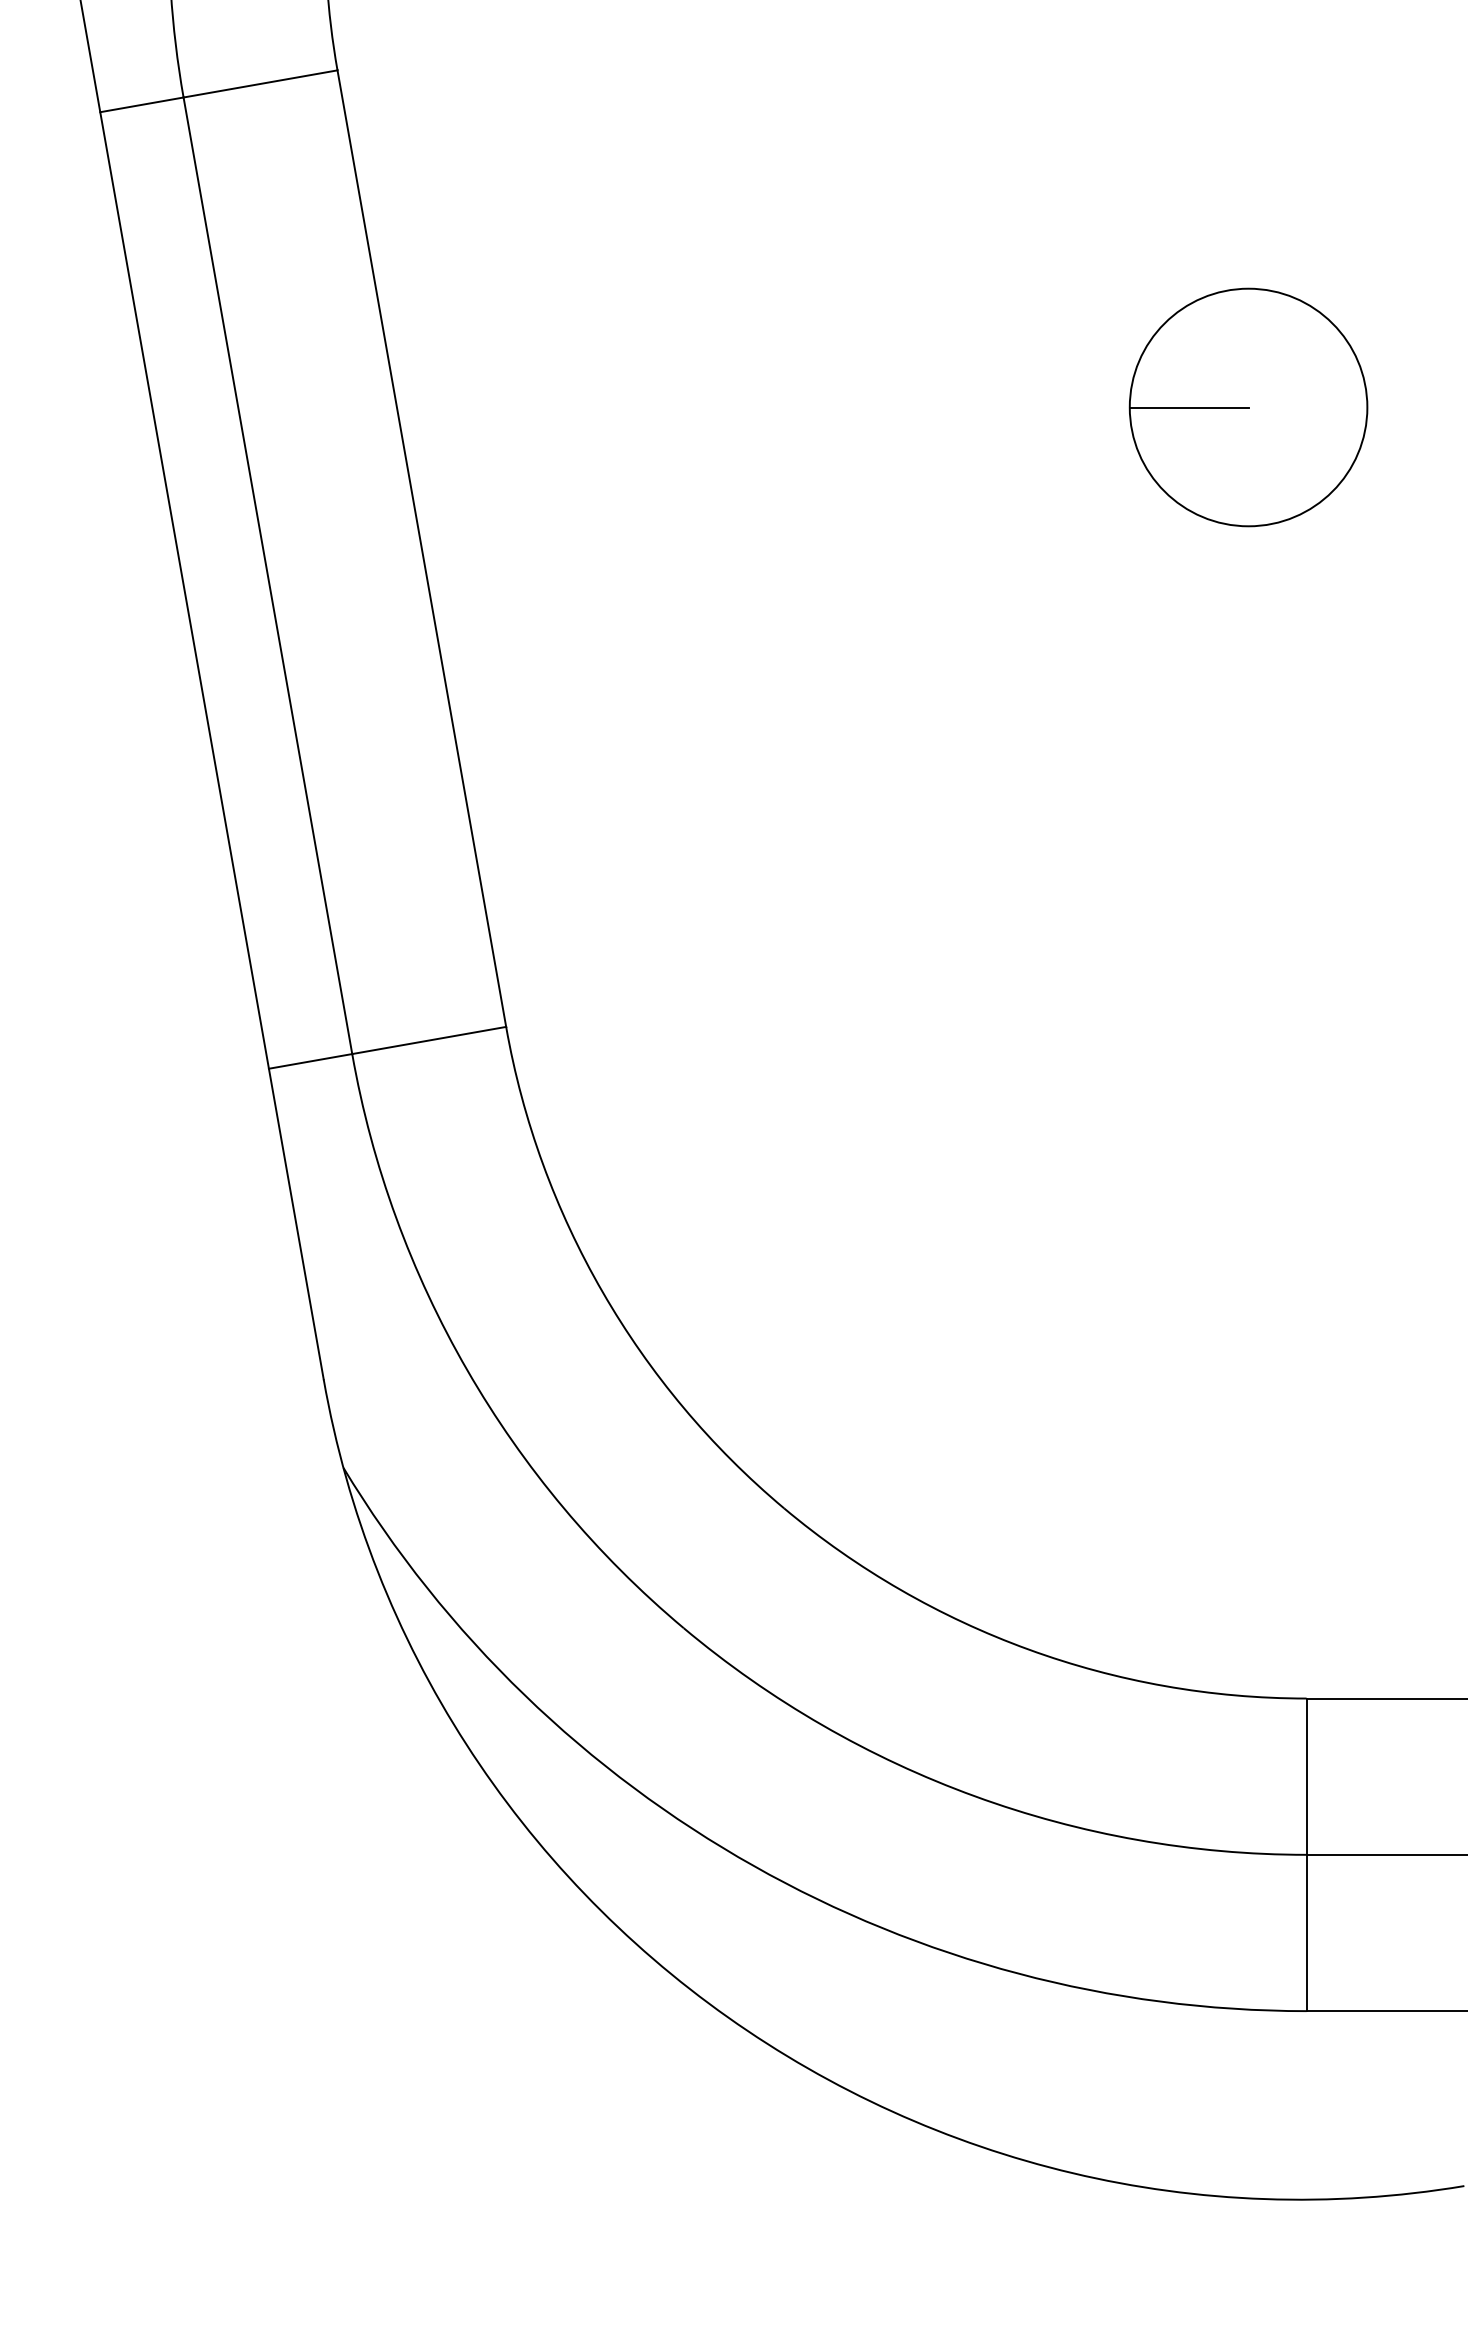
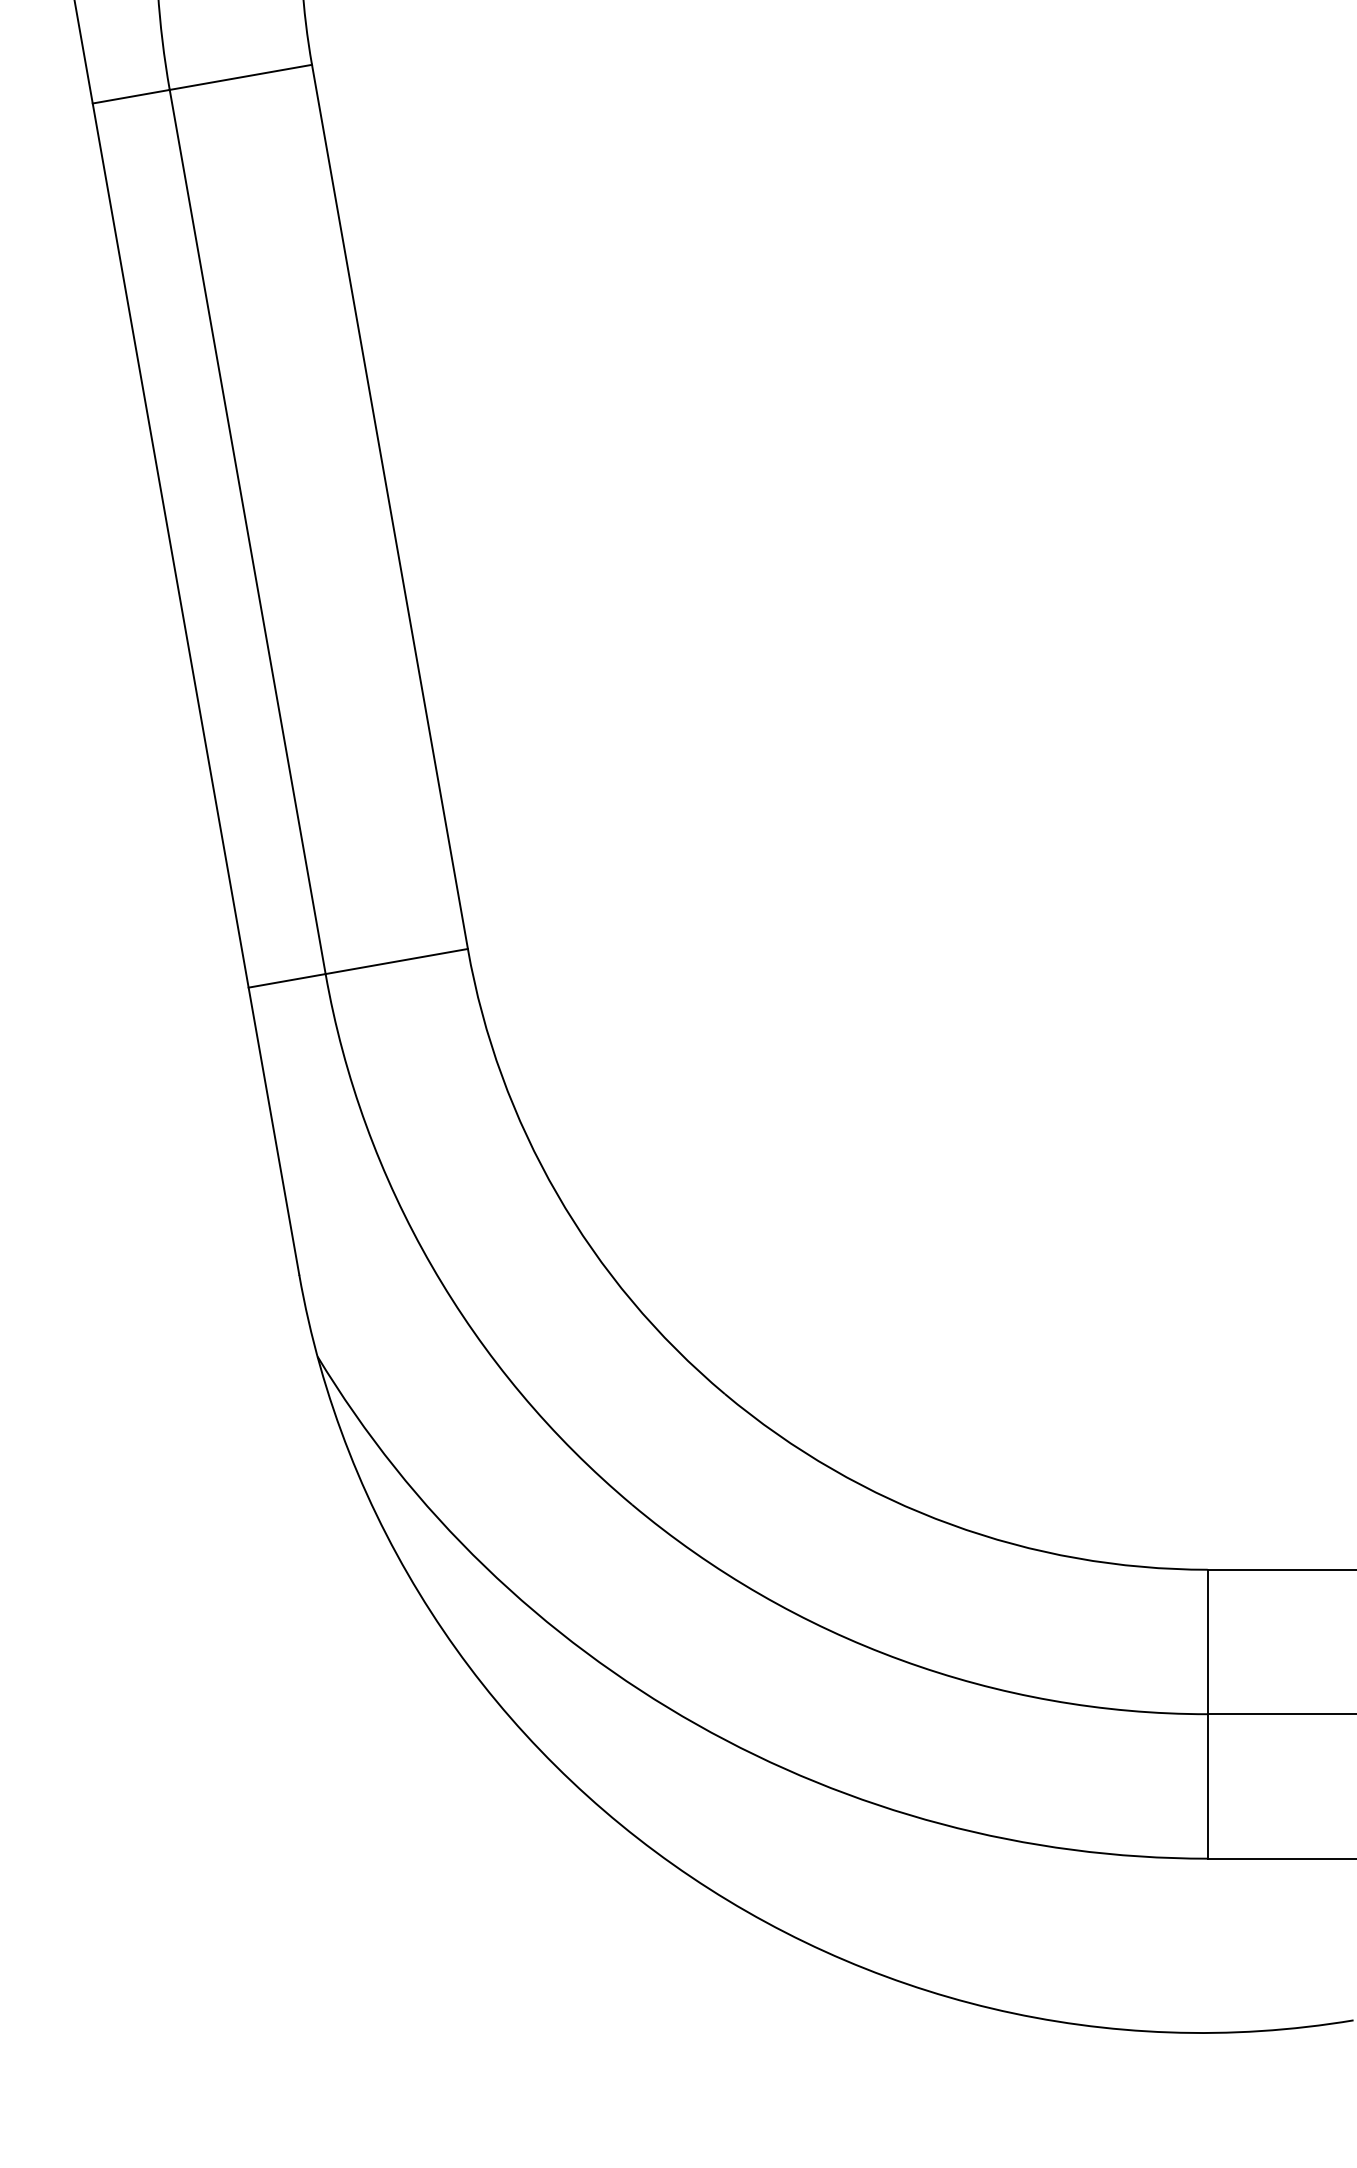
part: (1248, 407) -> (1154, 376), removed

